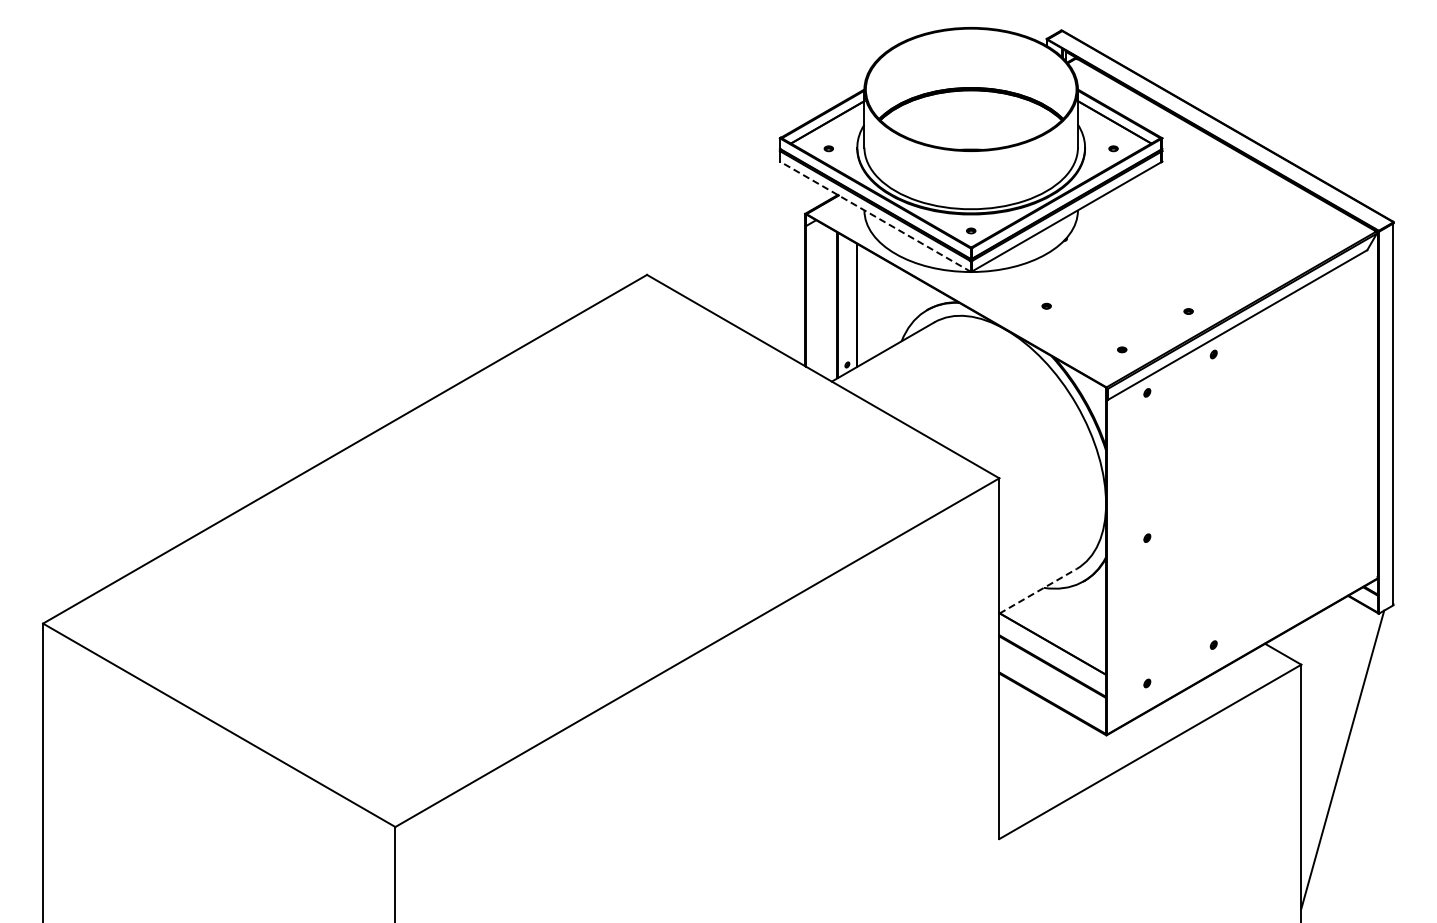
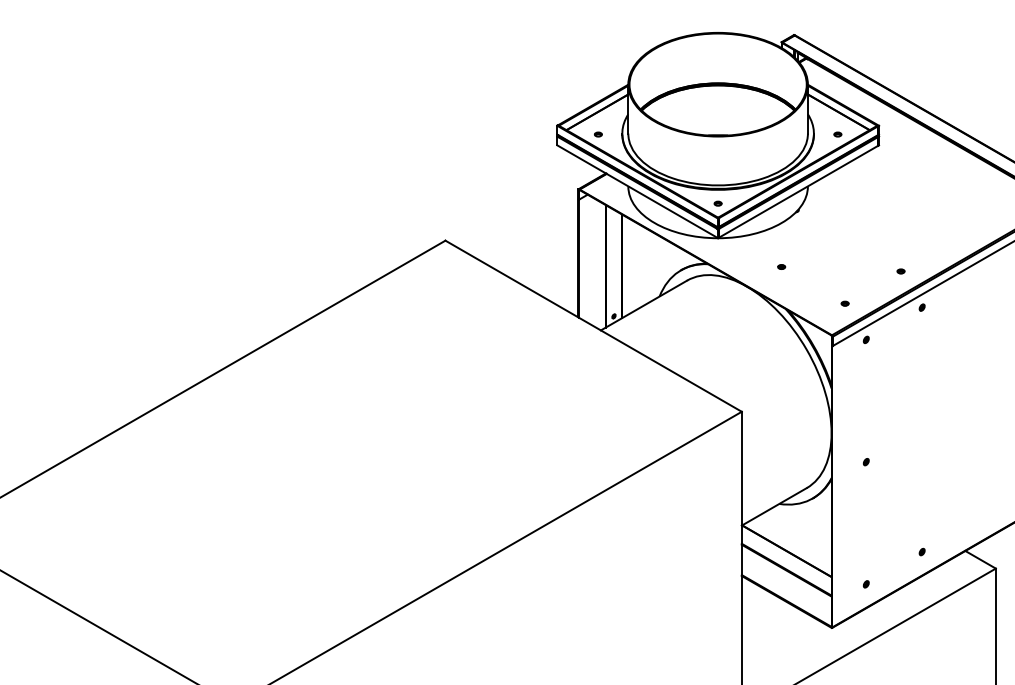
line: (875, 216) -> (637, 191), dashed -> solid
line: (1037, 591) -> (773, 506), dashed -> solid

